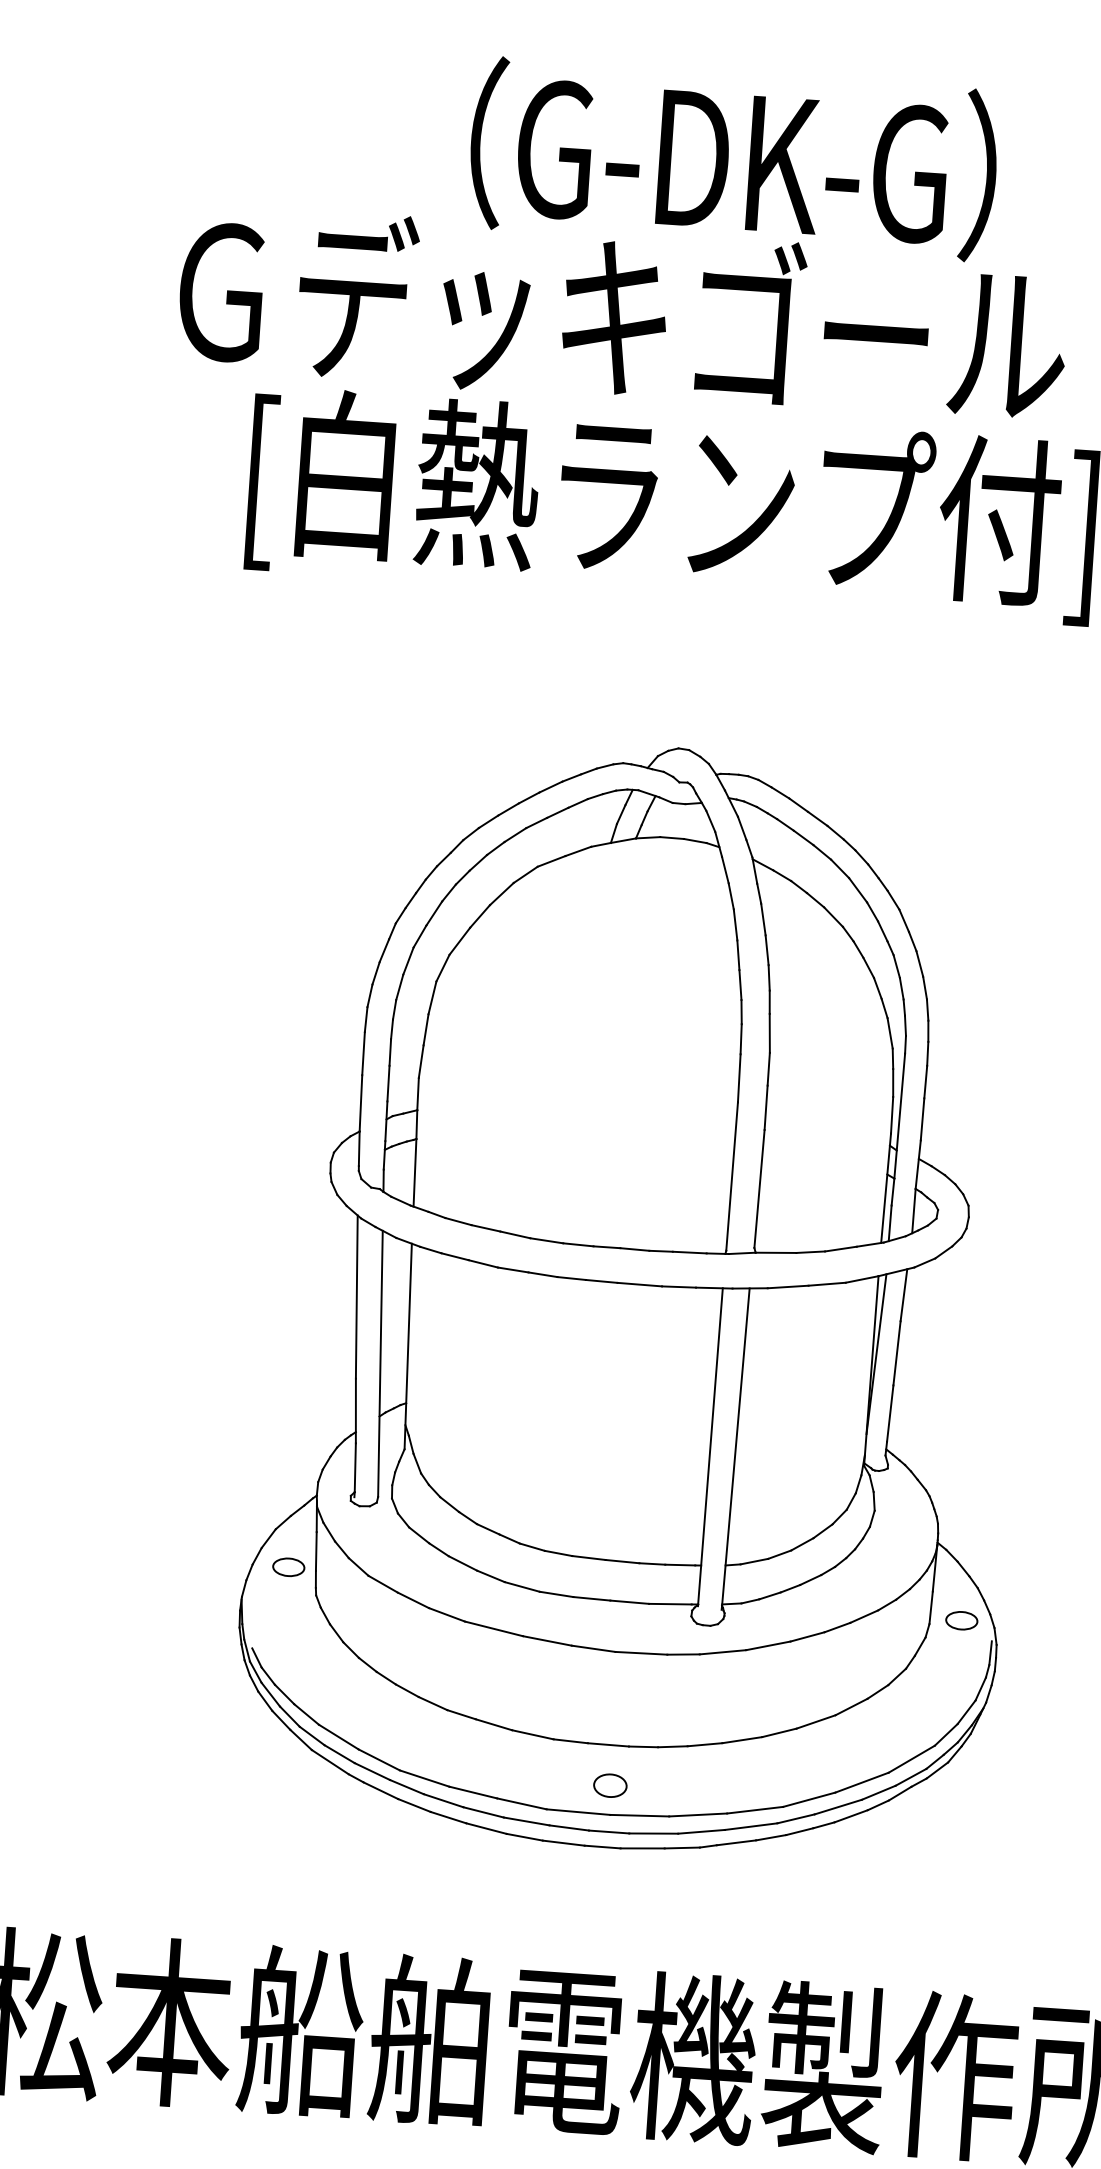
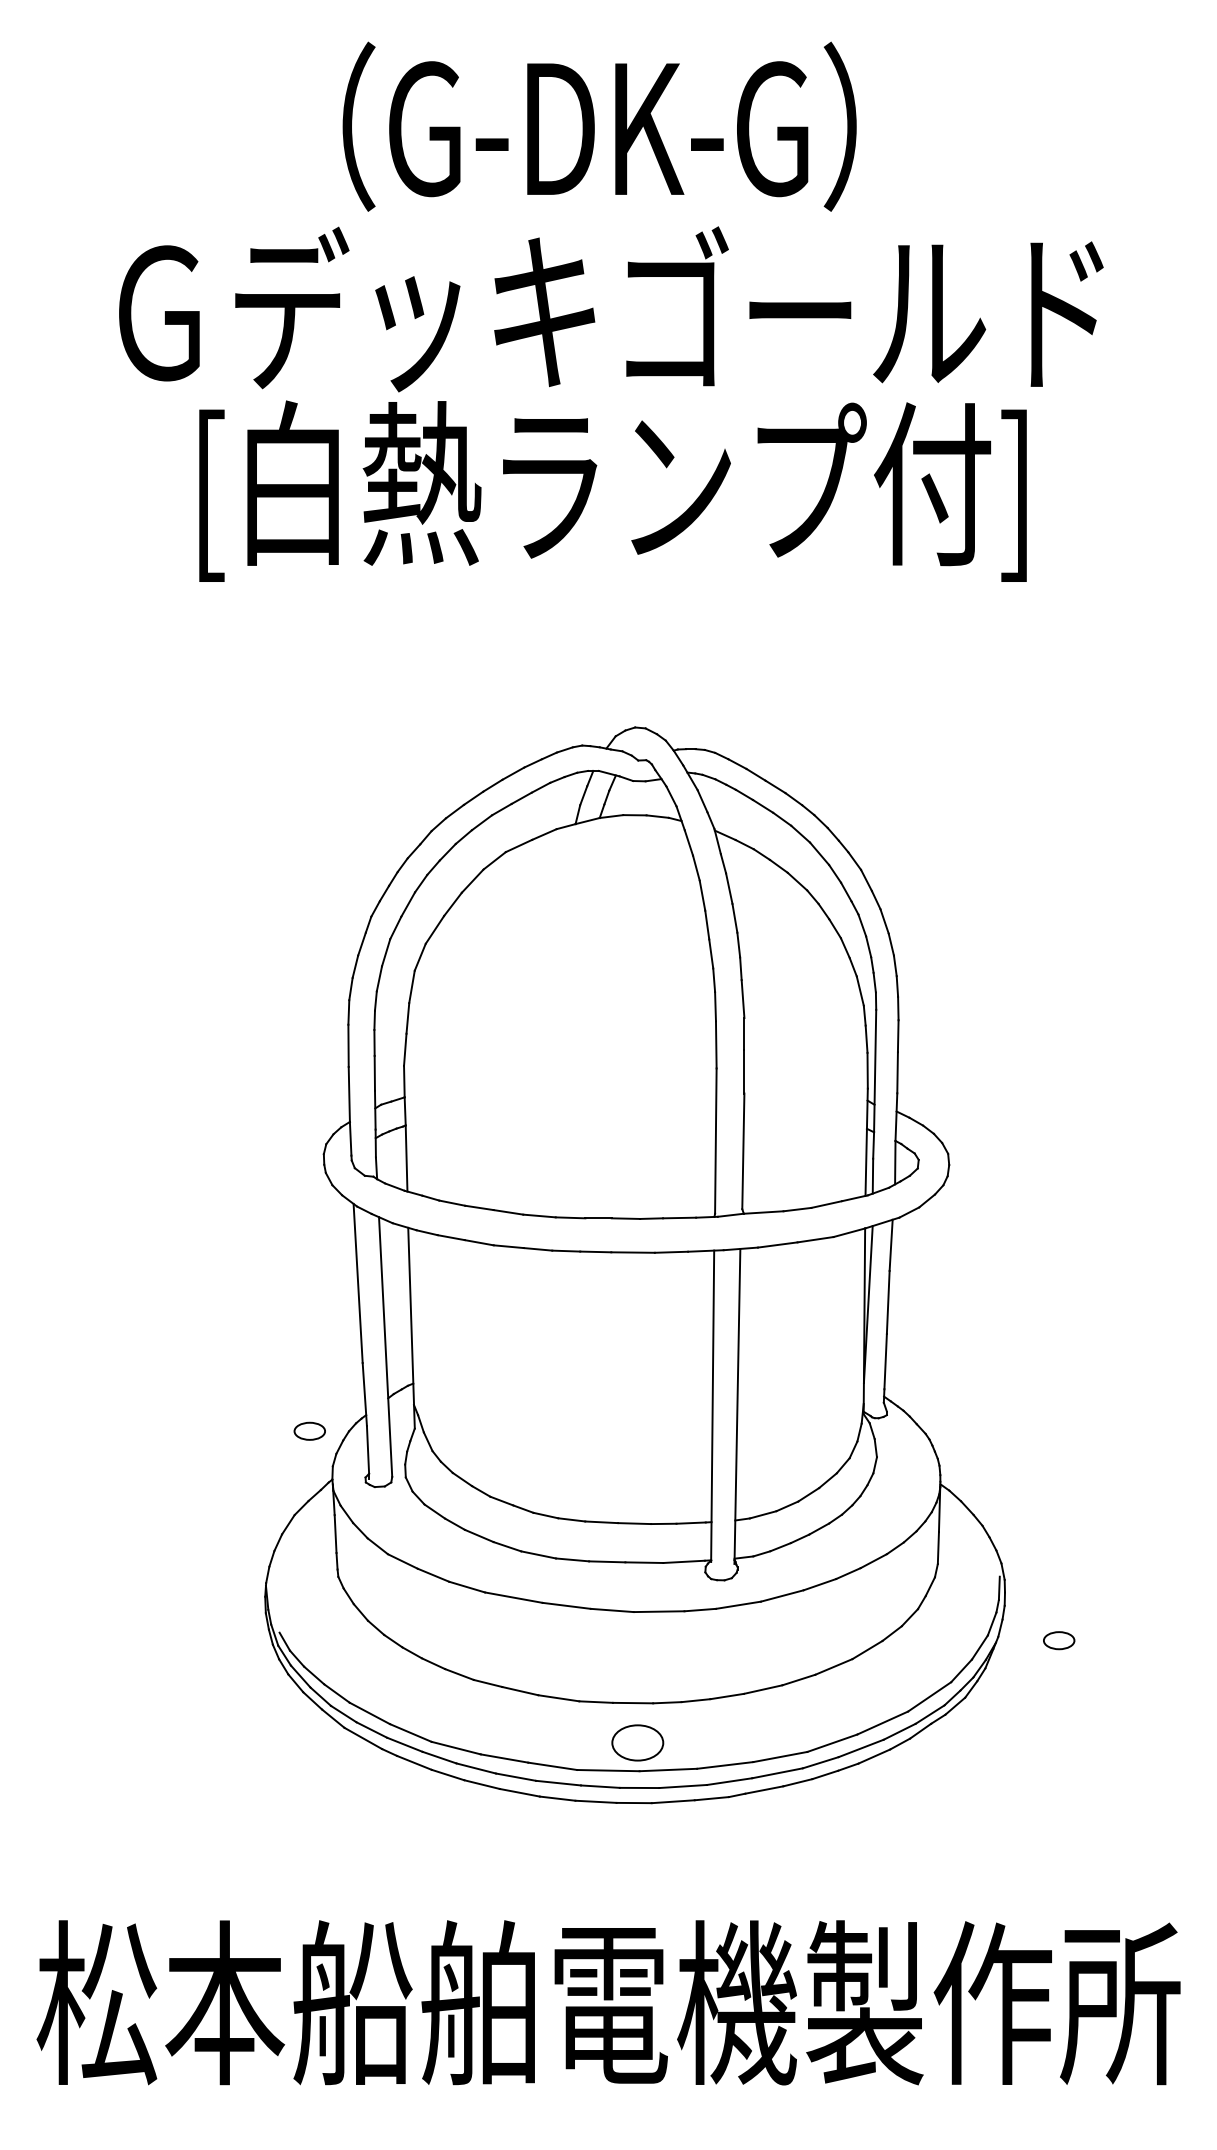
text: (733, 158) -> (599, 126), moved
part: (288, 1566) -> (309, 1430), moved
part: (962, 1620) -> (1059, 1640), moved
part: (610, 1785) -> (637, 1742), size x1.6

